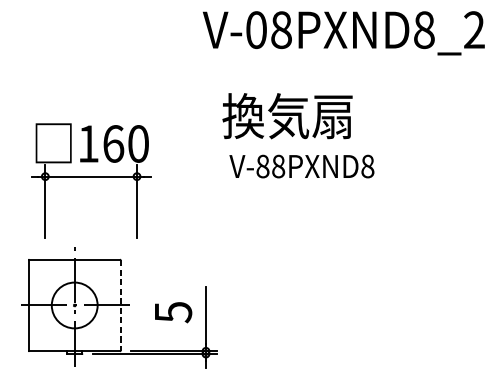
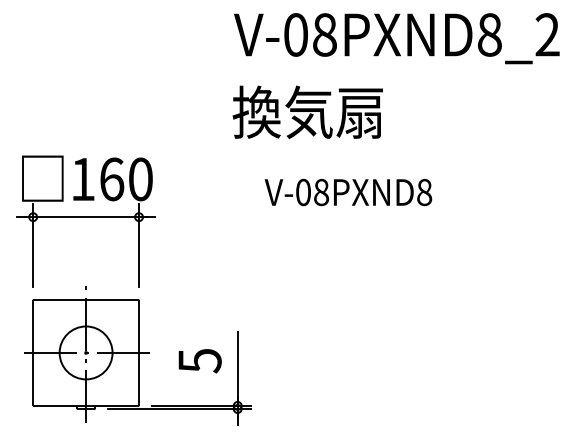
text: (287, 115) -> (307, 111), moved
text: (262, 166) -> (303, 192), V-88PXND8 -> V-08PXND8
part: (90, 180) -> (85, 221), moved
line: (120, 305) -> (139, 353), dashed -> solid

